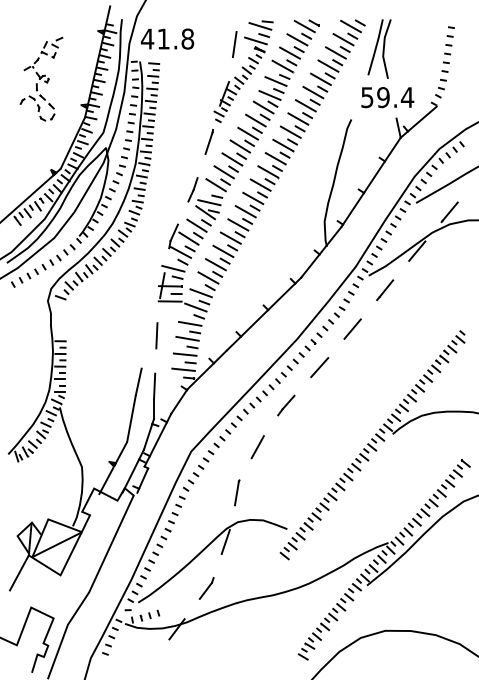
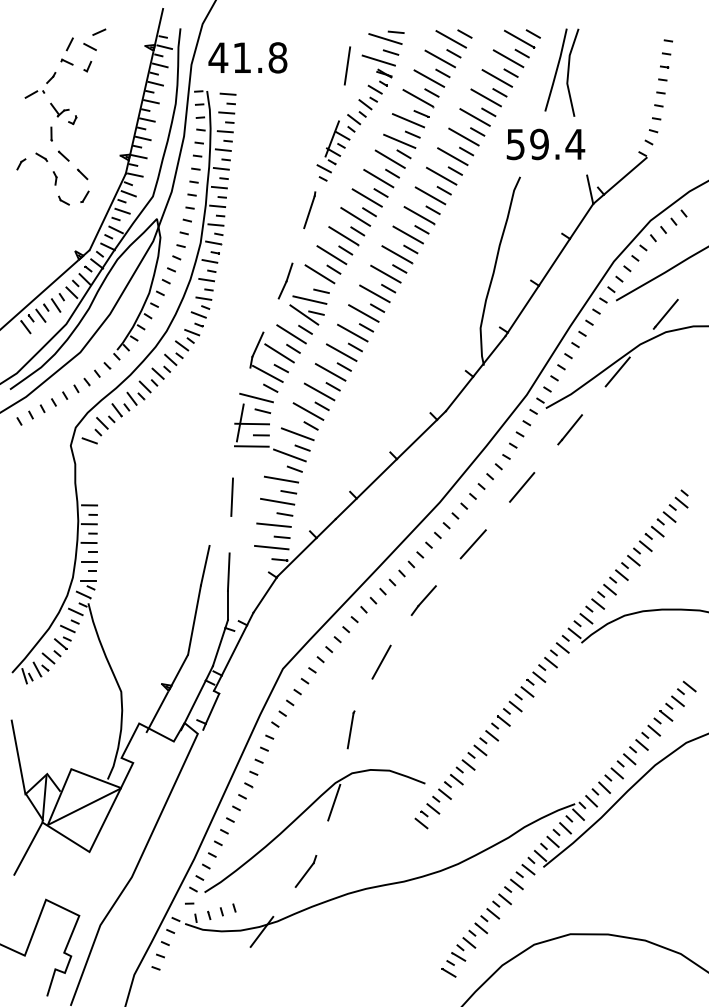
part: (41, 79) -> (61, 117), size x1.43
text: (387, 97) -> (545, 144), moved
line: (12, 511) -> (18, 757), added

